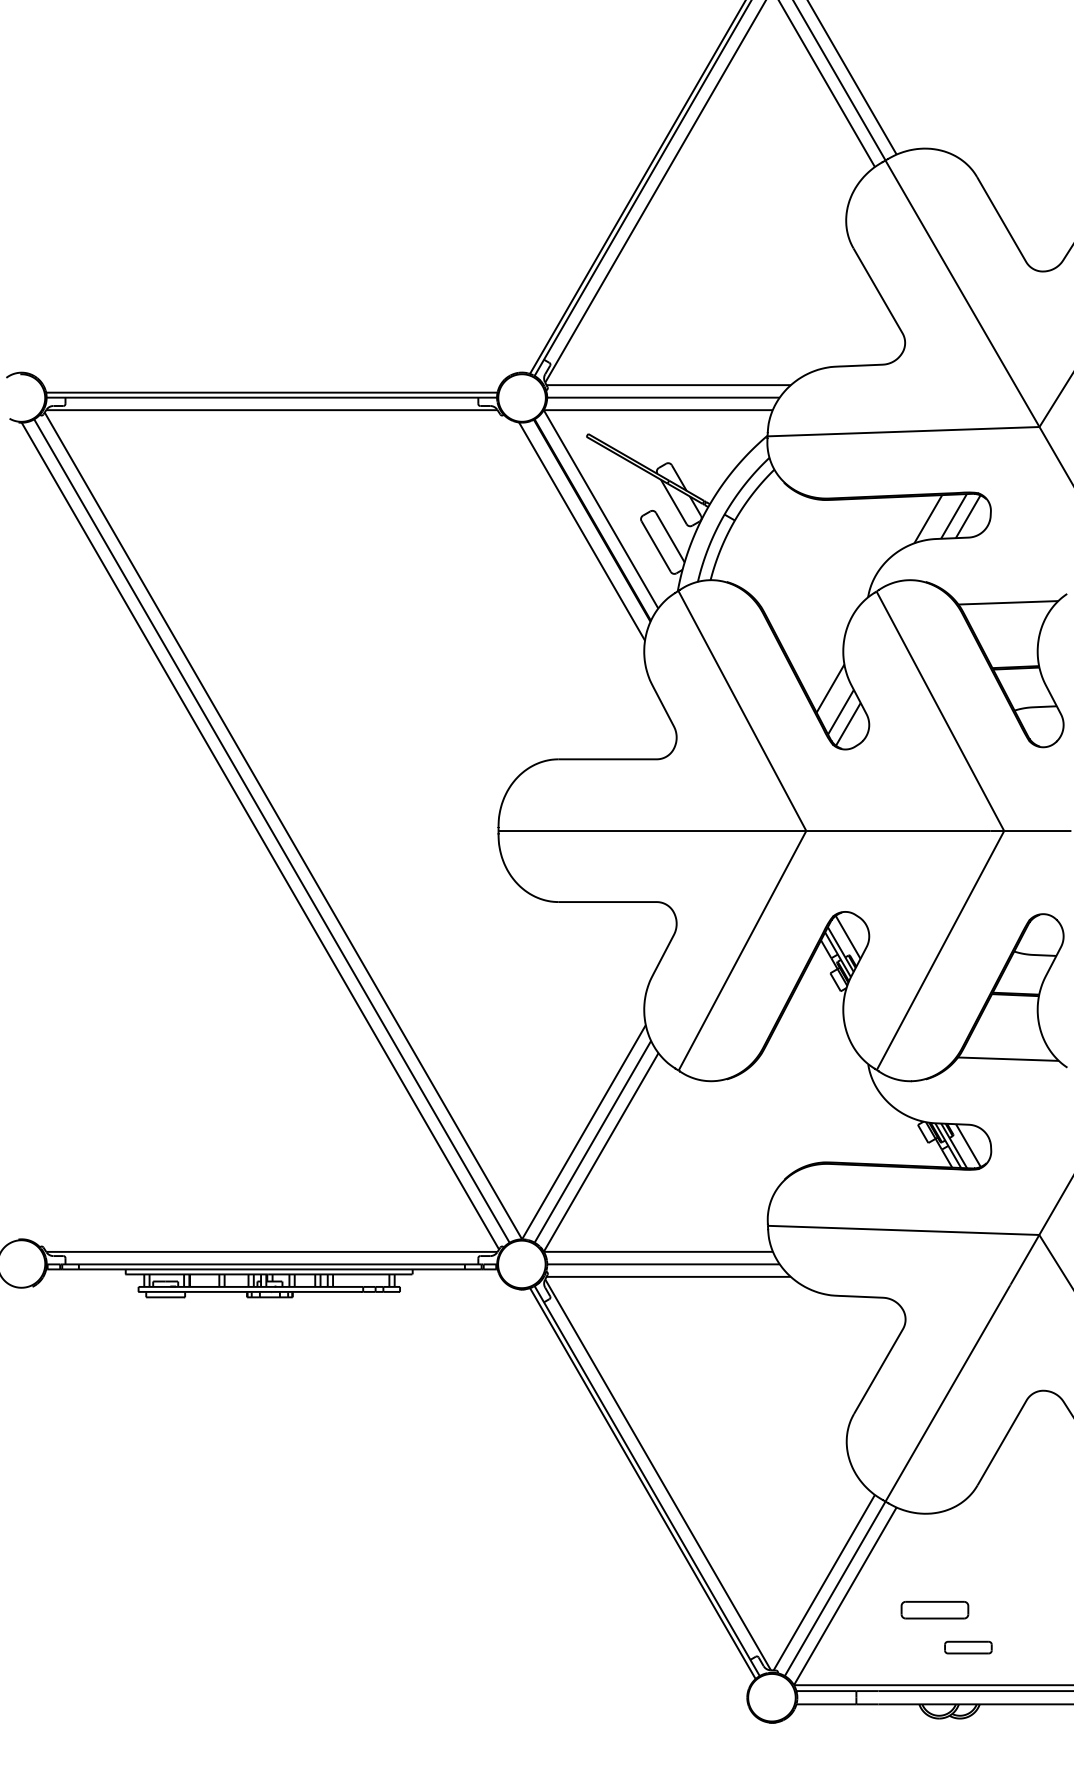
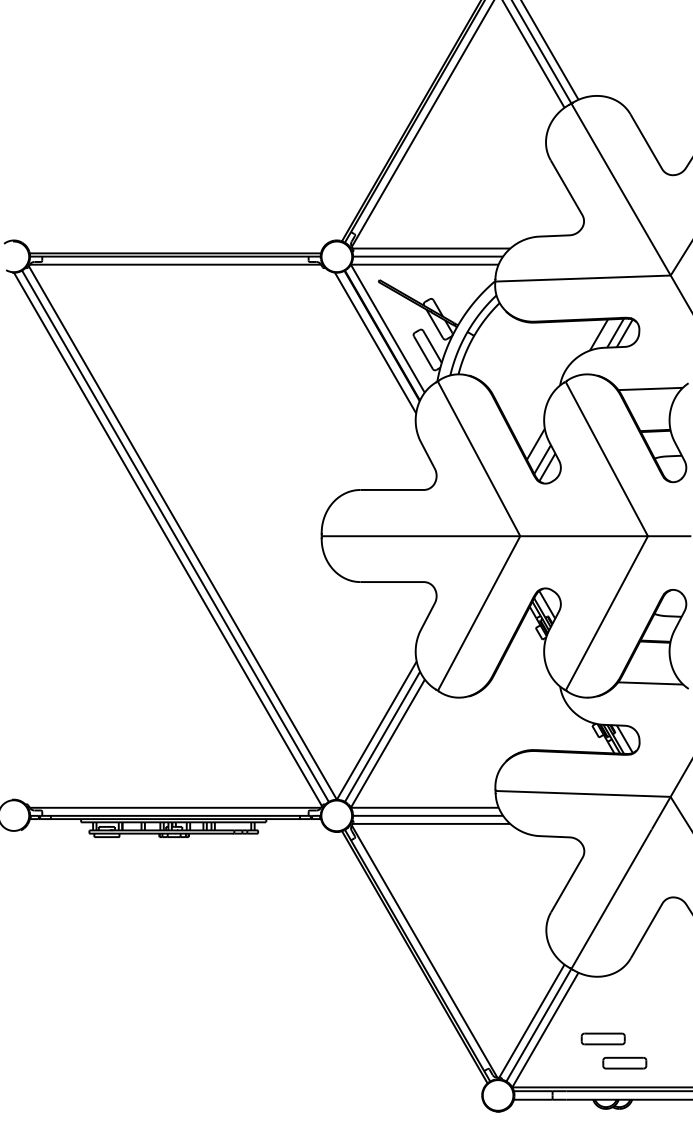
part: (967, 1646) -> (624, 1062), size x1.43

